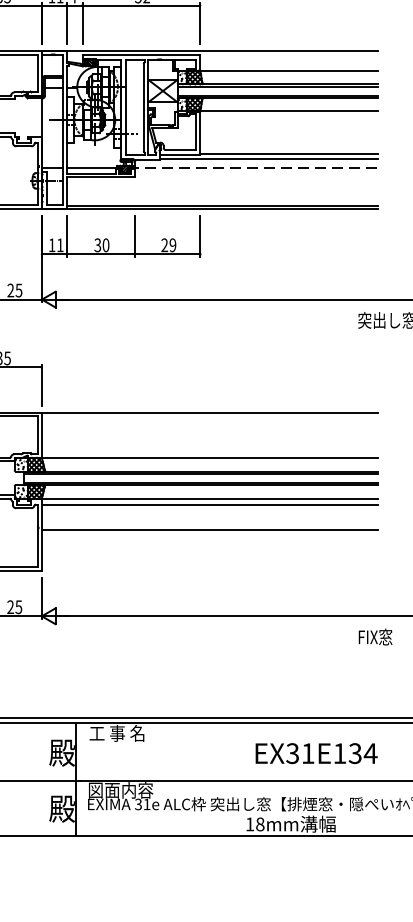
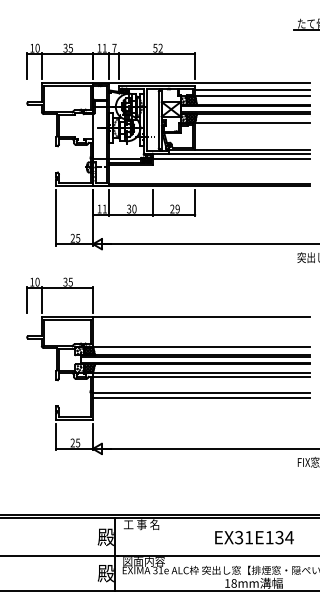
line: (288, 60) -> (252, 89), added
line: (253, 168) -> (229, 159), dashed -> solid
line: (209, 536) -> (201, 397), added
text: (316, 753) -> (254, 537), moved

